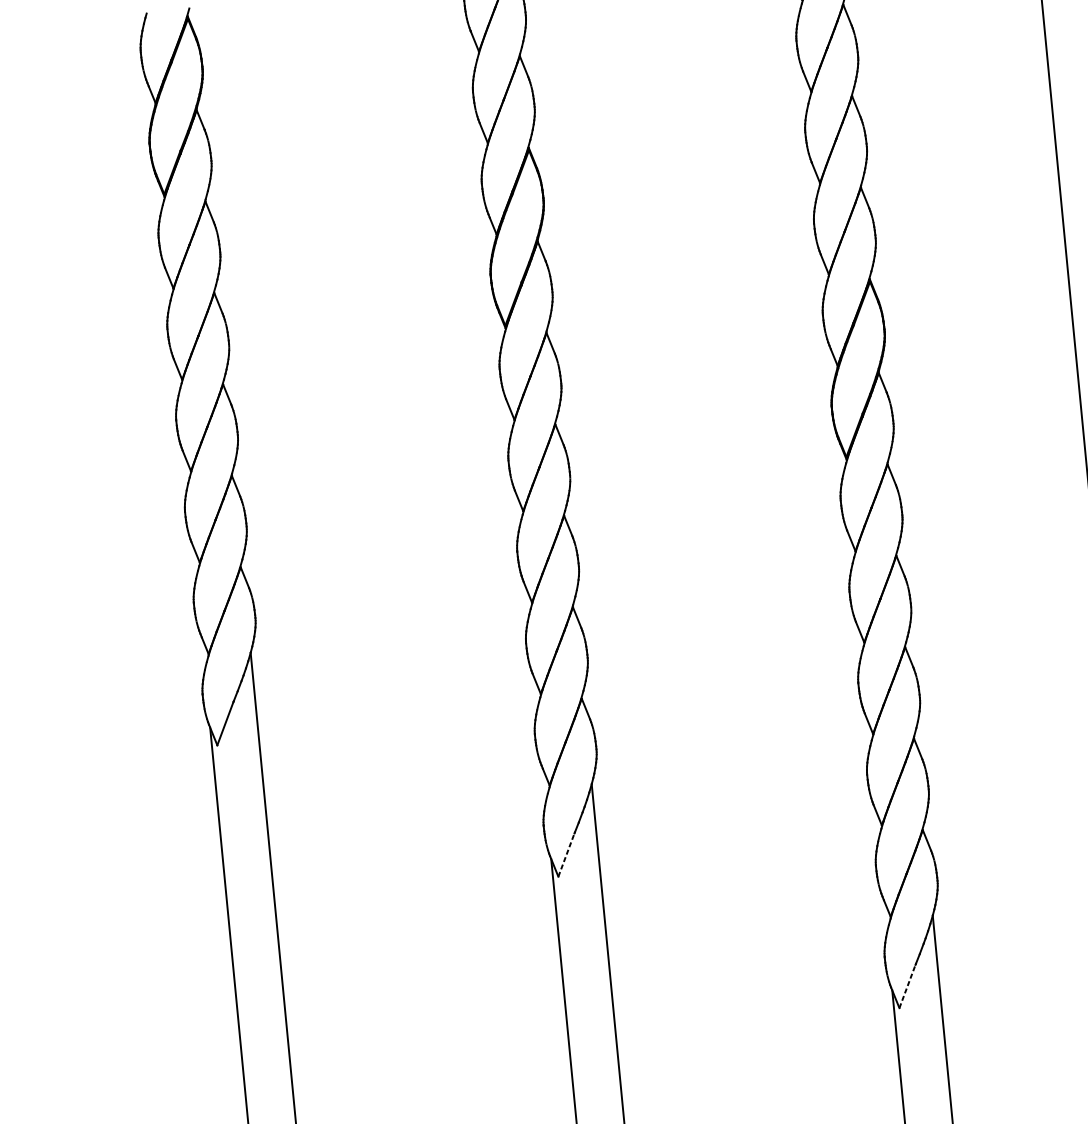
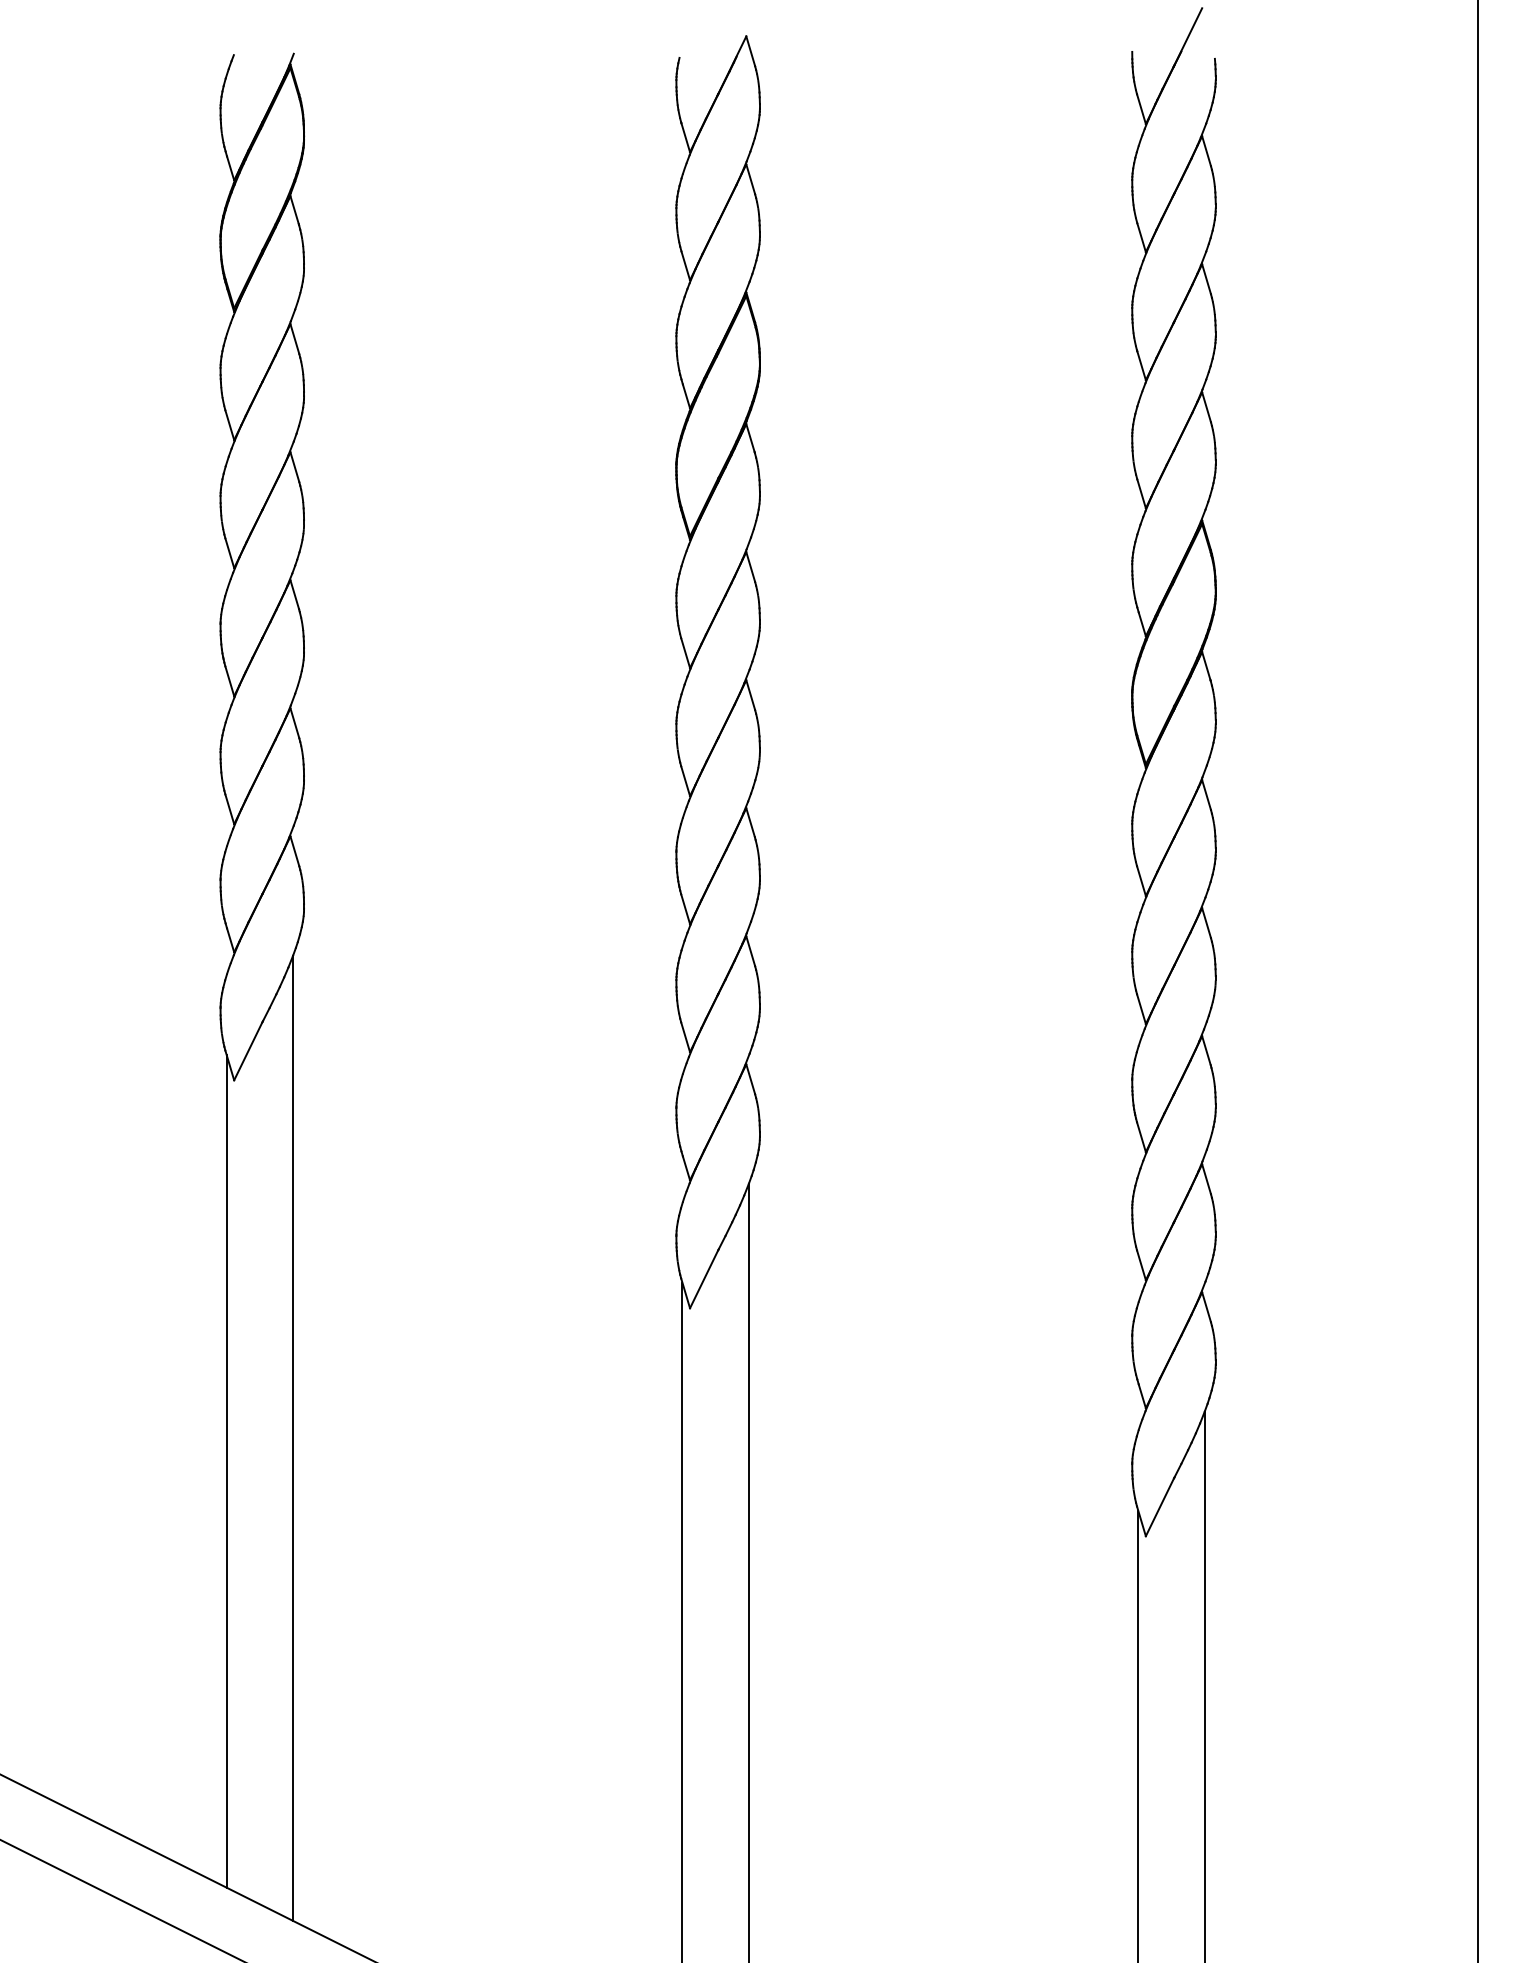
line: (566, 854) -> (704, 1278), dashed -> solid
line: (907, 985) -> (1160, 1506), dashed -> solid

